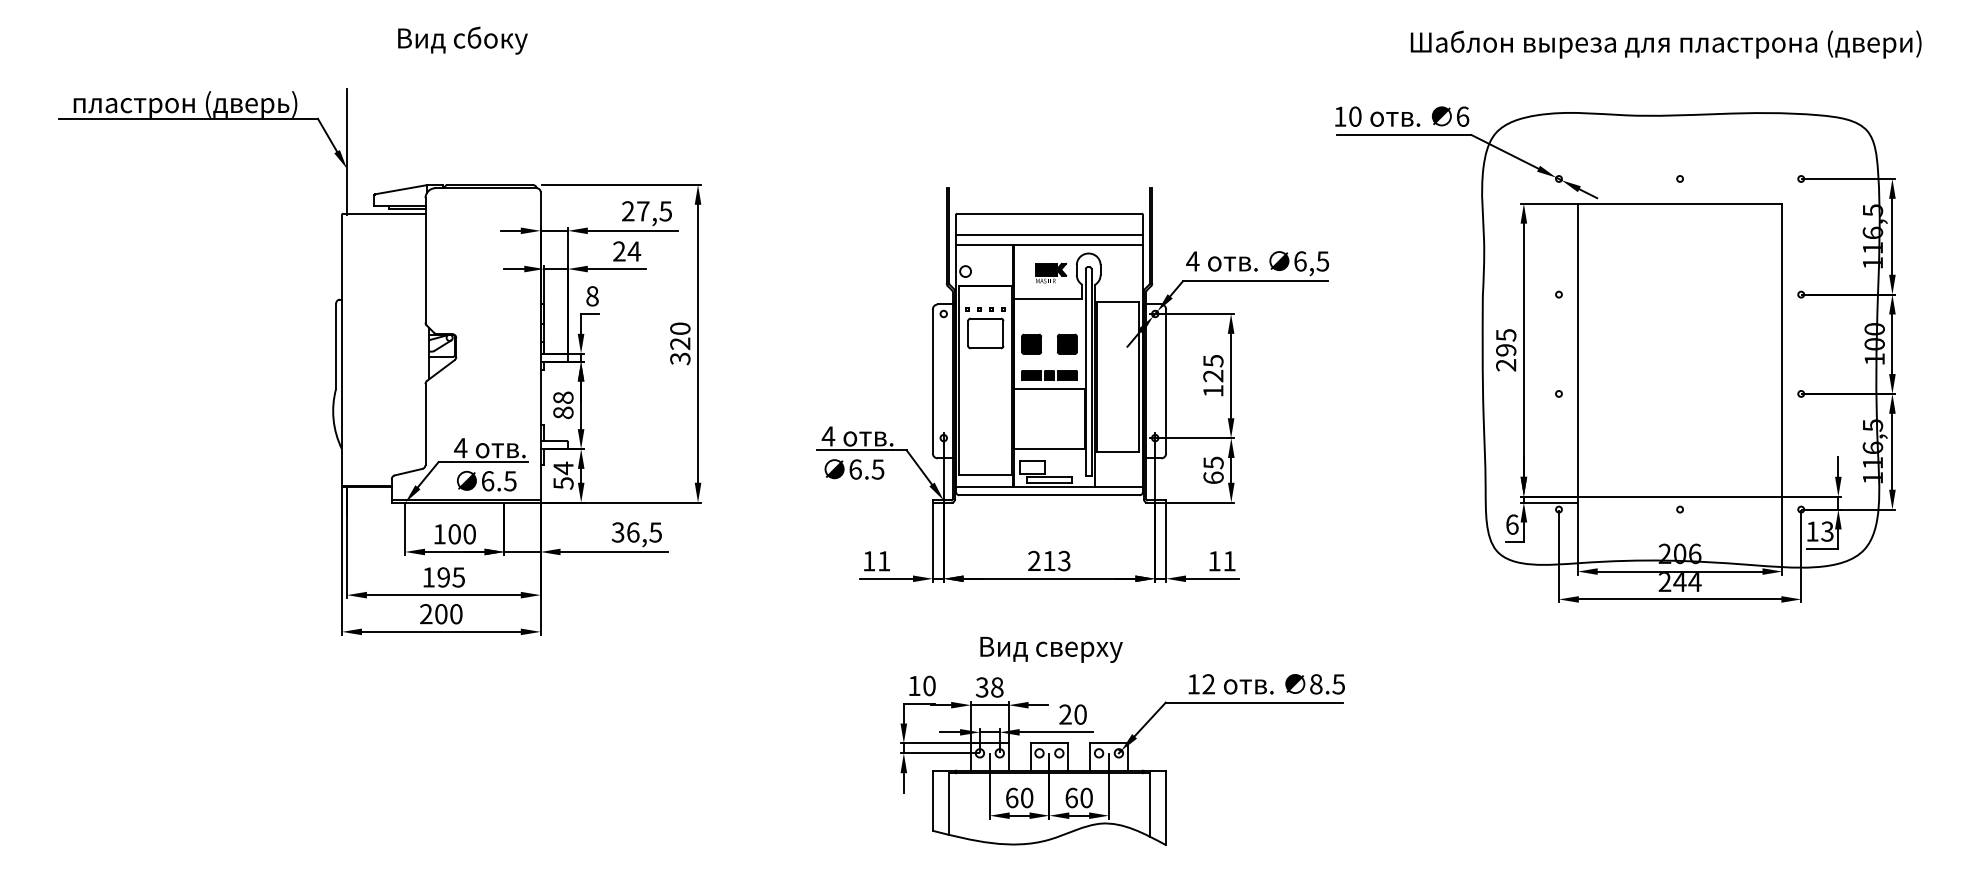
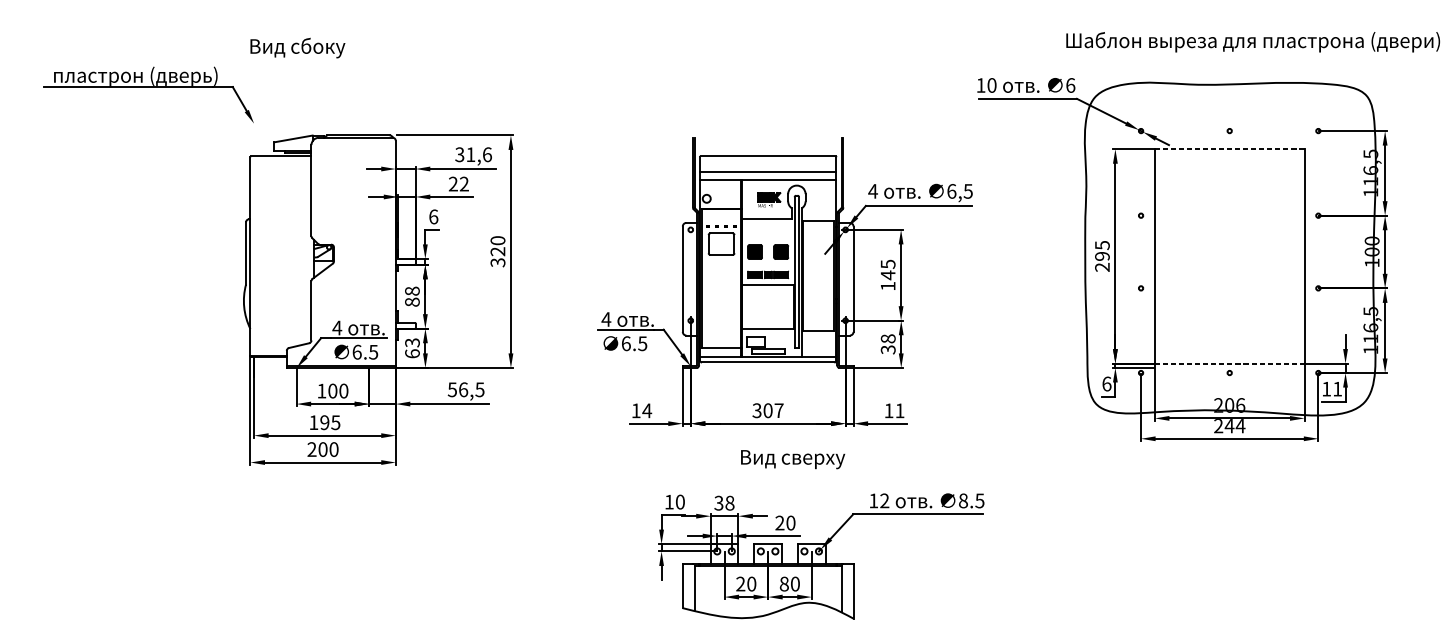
text: (462, 40) -> (297, 48), moved
text: (1665, 44) -> (1252, 42), moved
line: (347, 151) -> (254, 110), removed
line: (1679, 203) -> (1229, 149), solid -> dashed
text: (646, 211) -> (473, 154), 27,5 -> 31,6
text: (634, 251) -> (464, 184), 24 -> 22
text: (592, 296) -> (433, 217), 8 -> 6
text: (1213, 375) -> (888, 274), 125 -> 145
text: (1213, 470) -> (888, 344), 65 -> 38
text: (563, 475) -> (412, 348), 54 -> 63
line: (1680, 496) -> (1230, 363), solid -> dashed
text: (1827, 531) -> (1337, 389), 13 -> 11
text: (618, 532) -> (452, 389), 36,5 -> 56,5
text: (1049, 560) -> (768, 410), 213 -> 307
text: (883, 561) -> (646, 411), 11 -> 14
text: (1051, 649) -> (793, 459), moved
text: (1011, 797) -> (740, 583), 60 -> 20
text: (1071, 797) -> (784, 583), 60 -> 80

